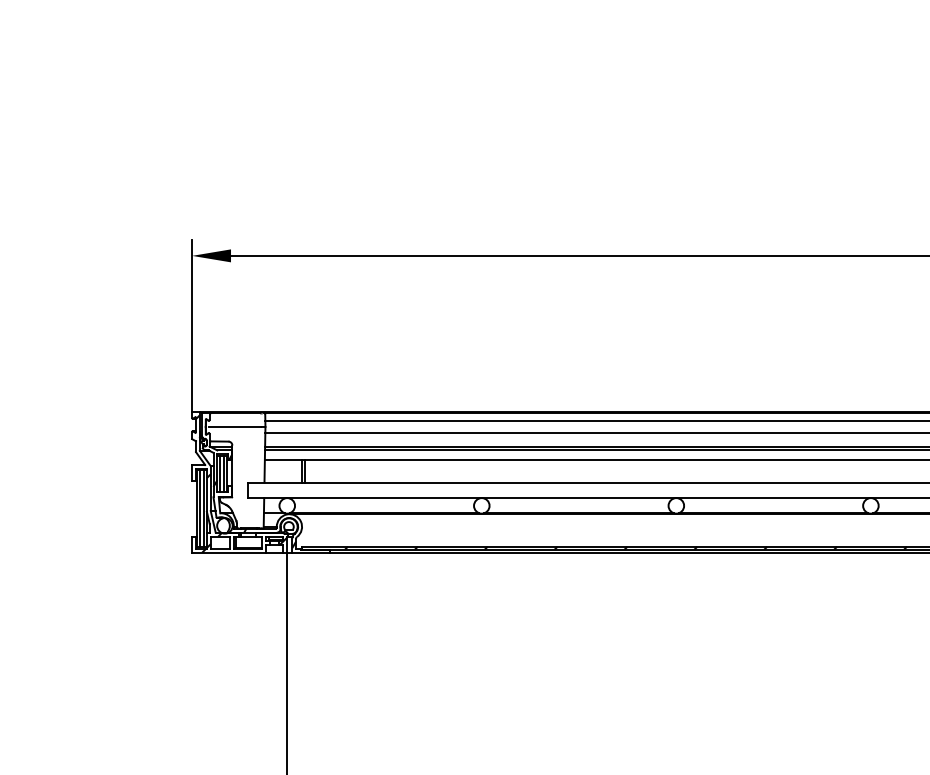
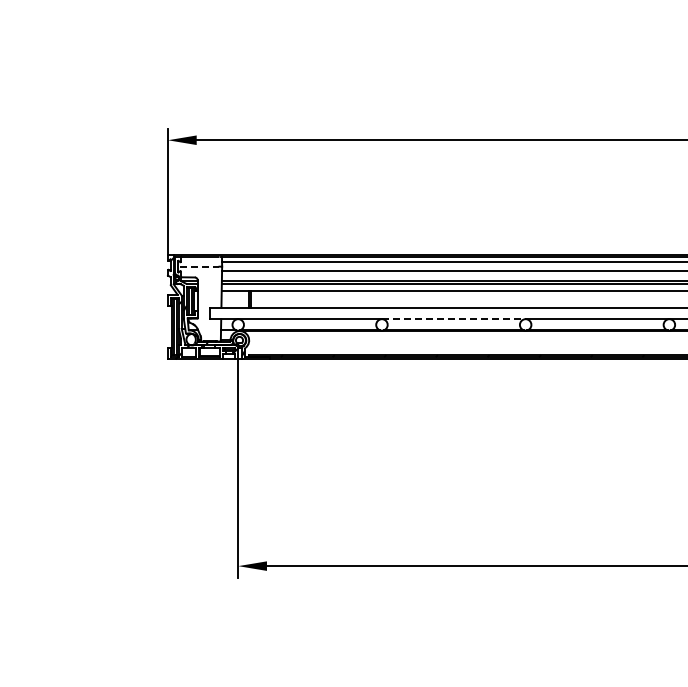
line: (234, 426) -> (199, 266), solid -> dashed
line: (578, 498) -> (453, 319), solid -> dashed

